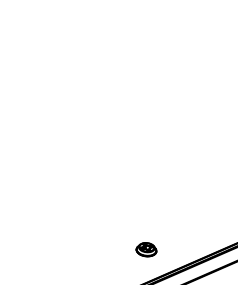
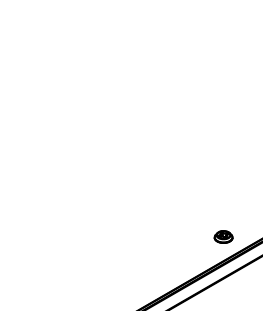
part: (146, 249) -> (223, 236), moved

